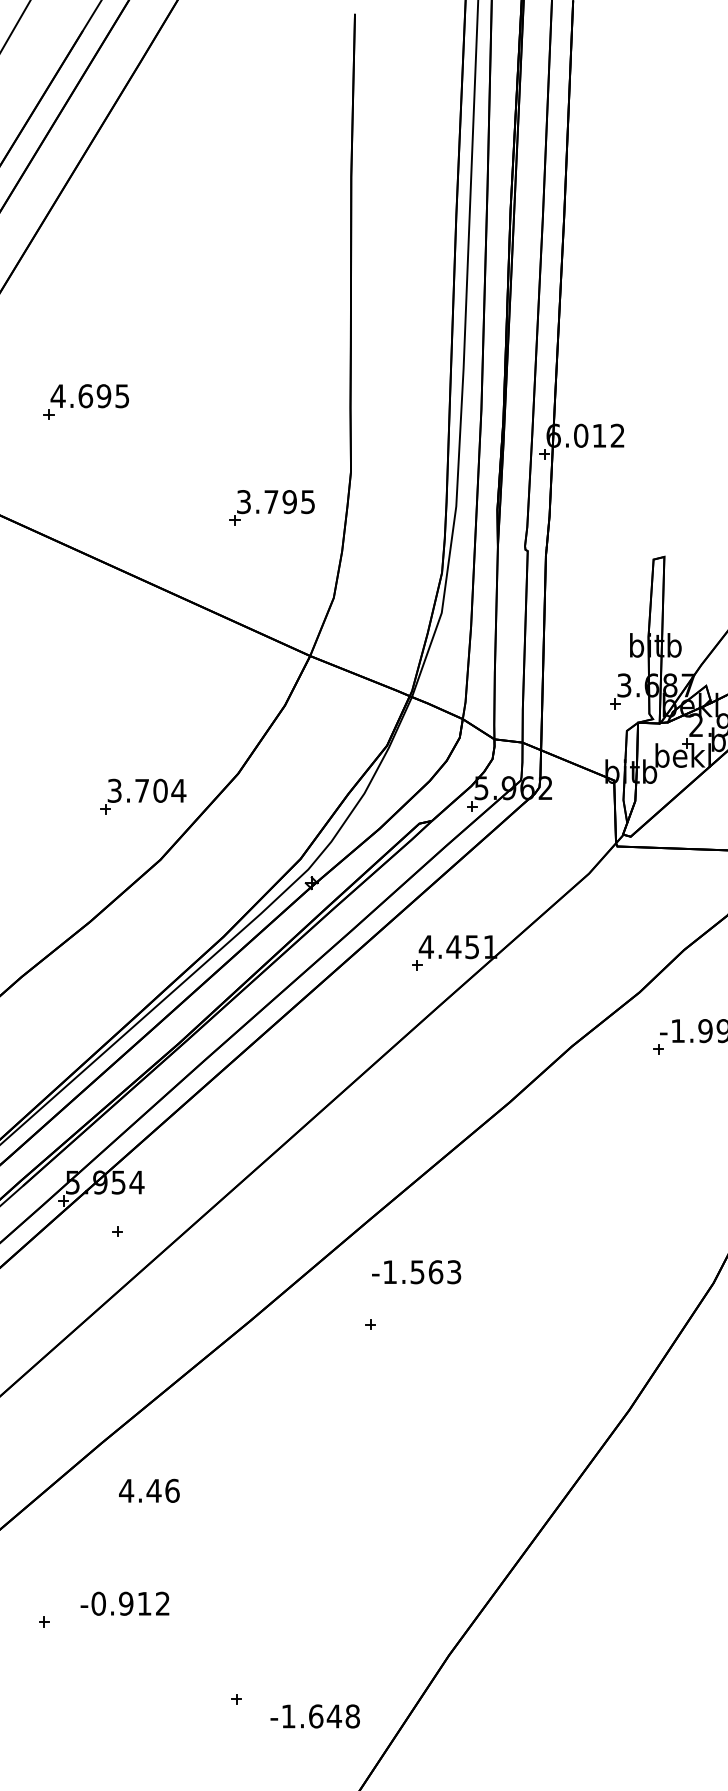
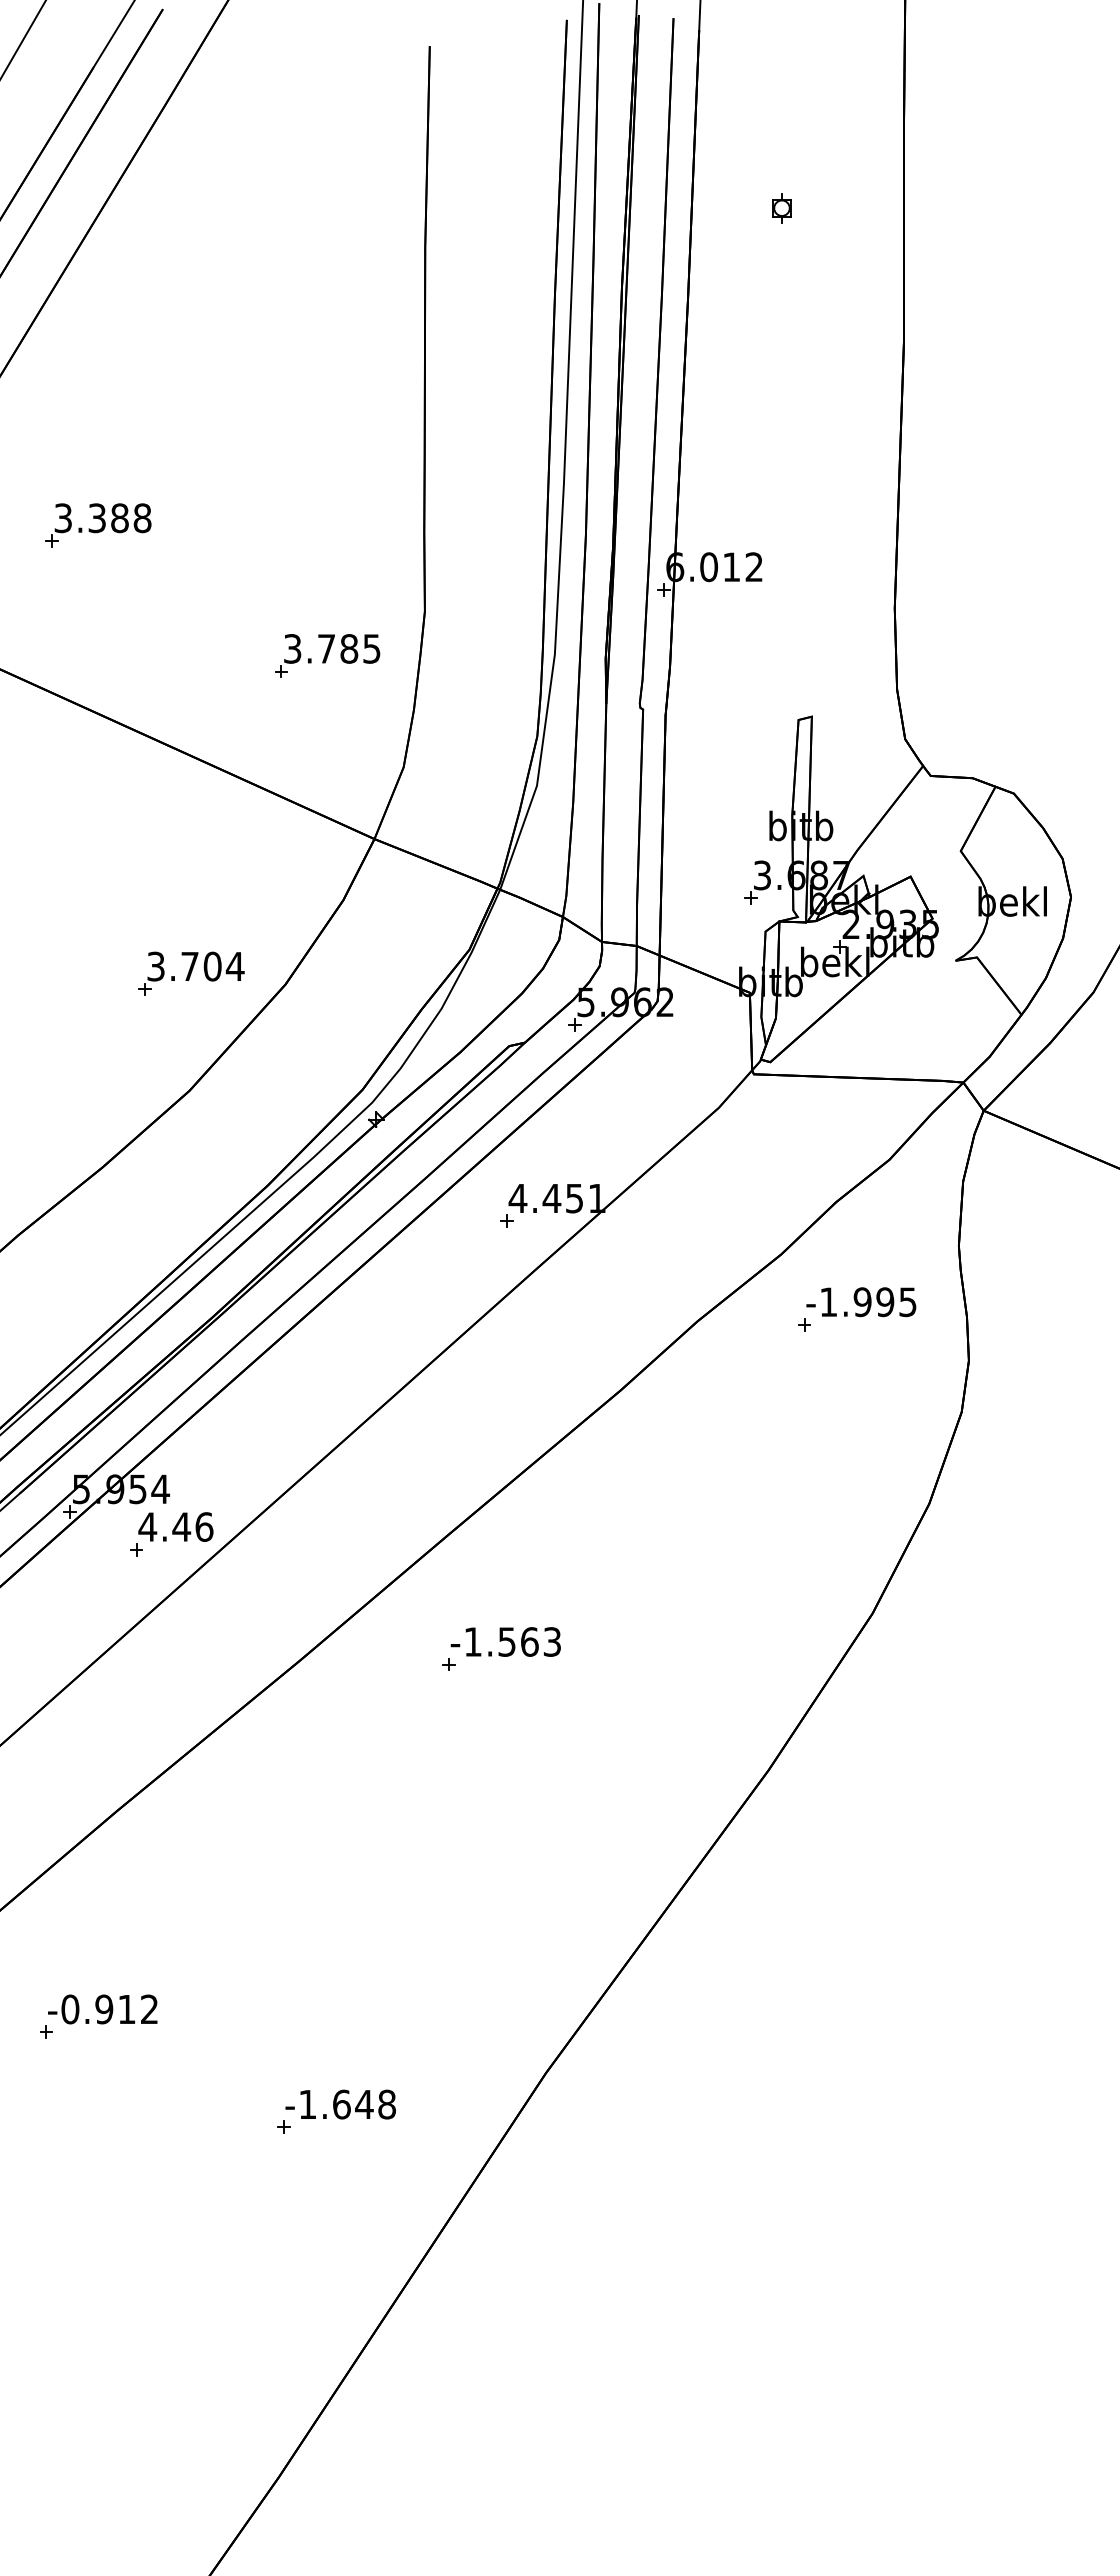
part: (639, 145) -> (781, 208), added
text: (89, 396) -> (102, 518), 4.695 -> 3.388
text: (289, 501) -> (349, 648), 3.795 -> 3.785
part: (143, 796) -> (191, 973), moved
text: (416, 1271) -> (505, 1641), moved
text: (149, 1490) -> (175, 1526), moved
text: (124, 1603) -> (102, 2009), moved
text: (315, 1716) -> (340, 2104), moved

